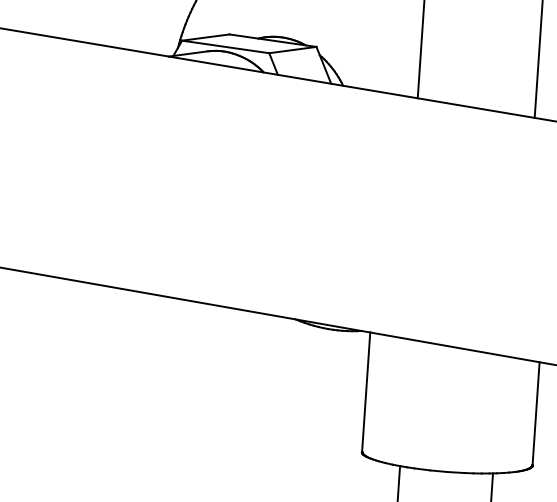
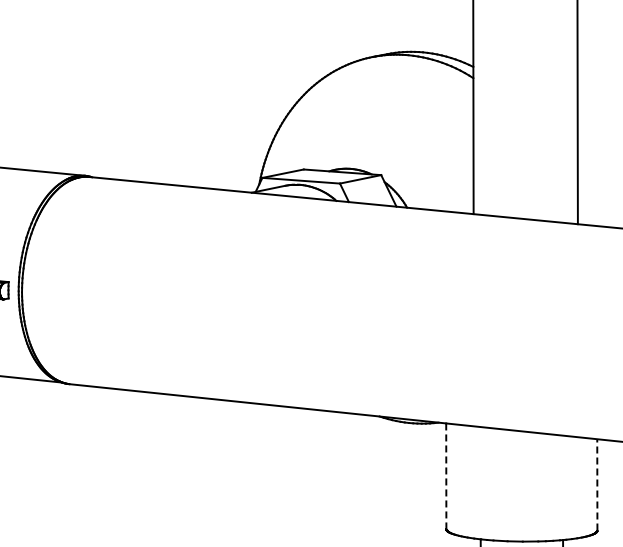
line: (366, 392) -> (446, 476), solid -> dashed
line: (536, 413) -> (597, 484), solid -> dashed

